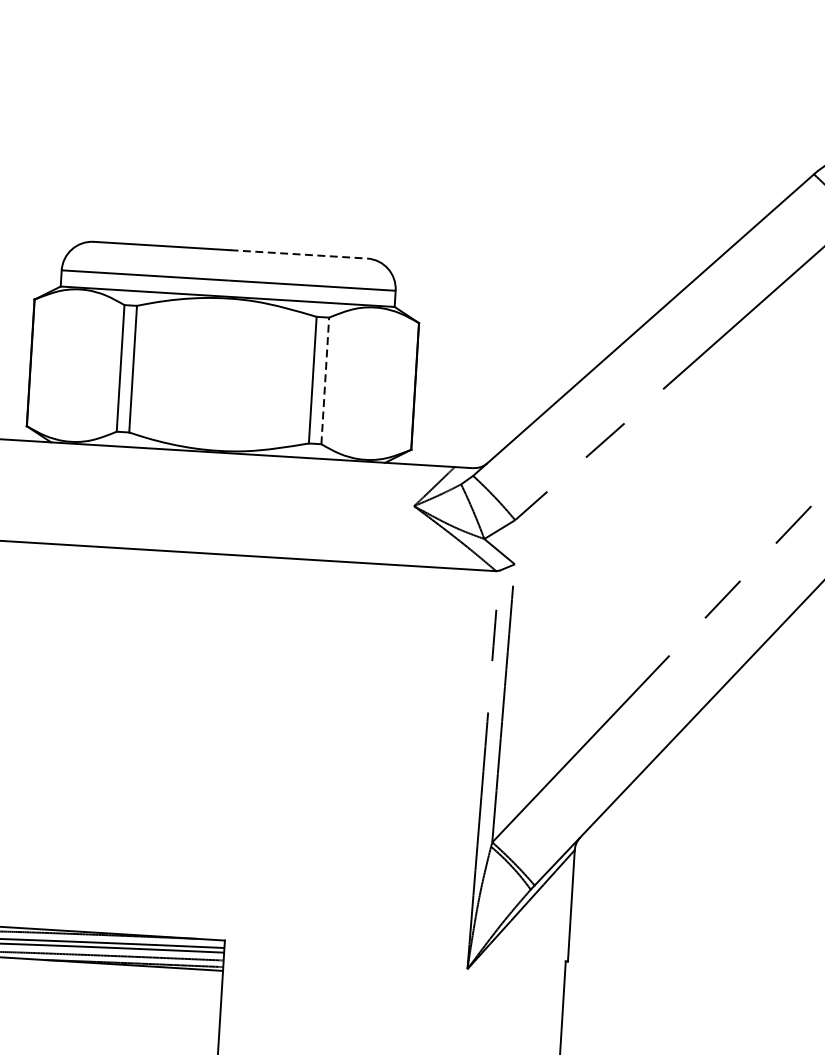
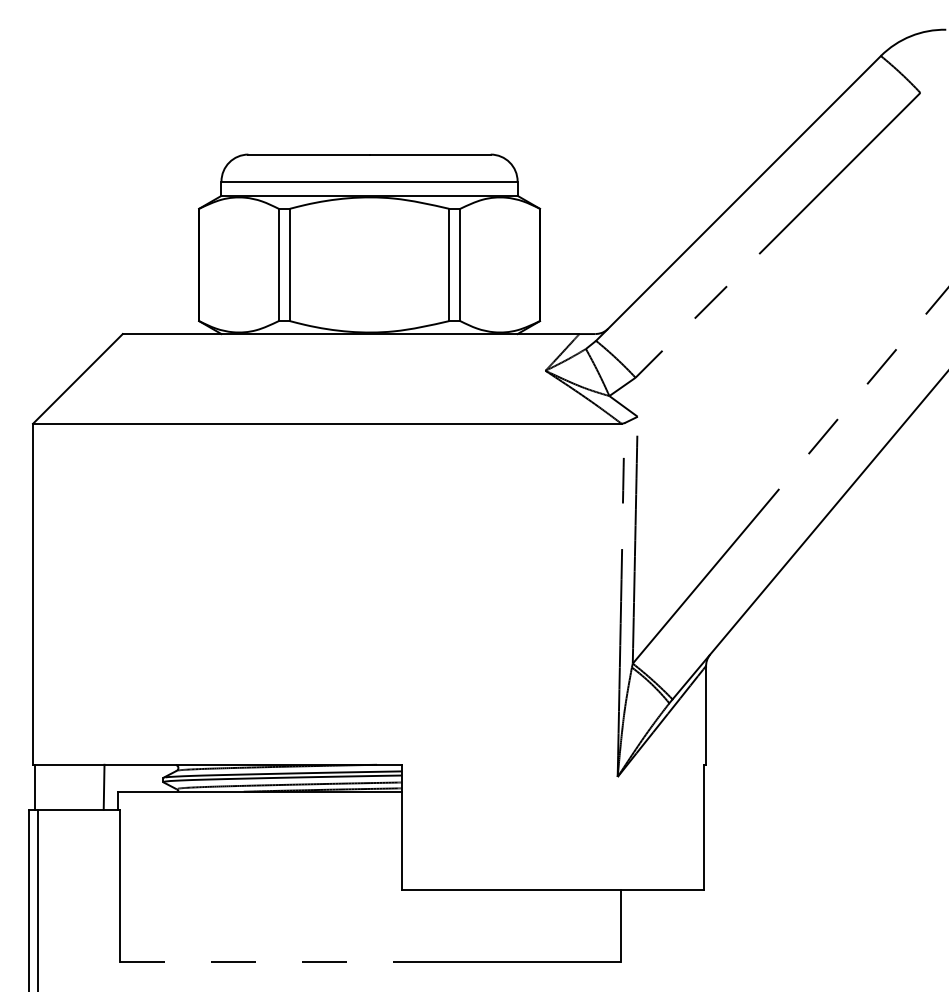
line: (299, 254) -> (430, 154), dashed -> solid
line: (325, 380) -> (460, 264), dashed -> solid

